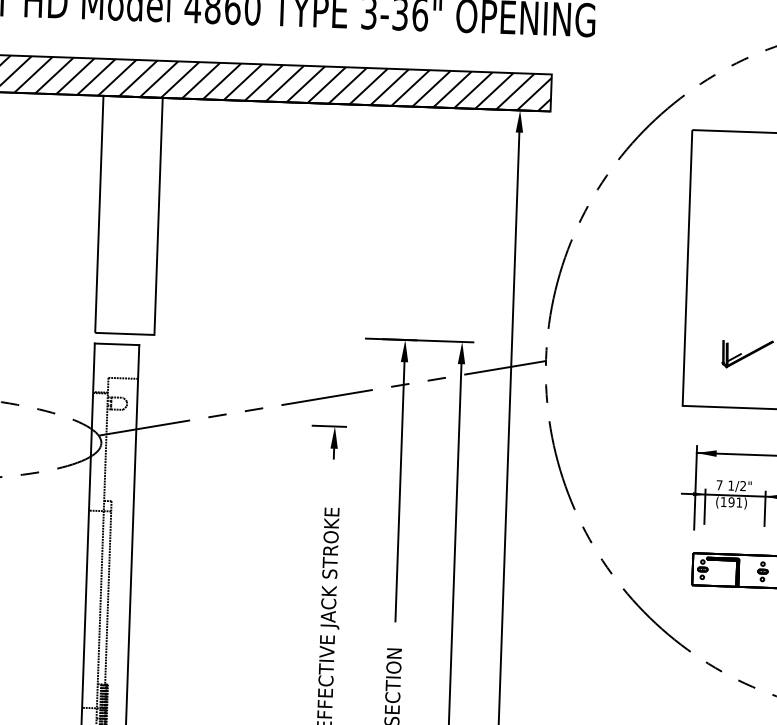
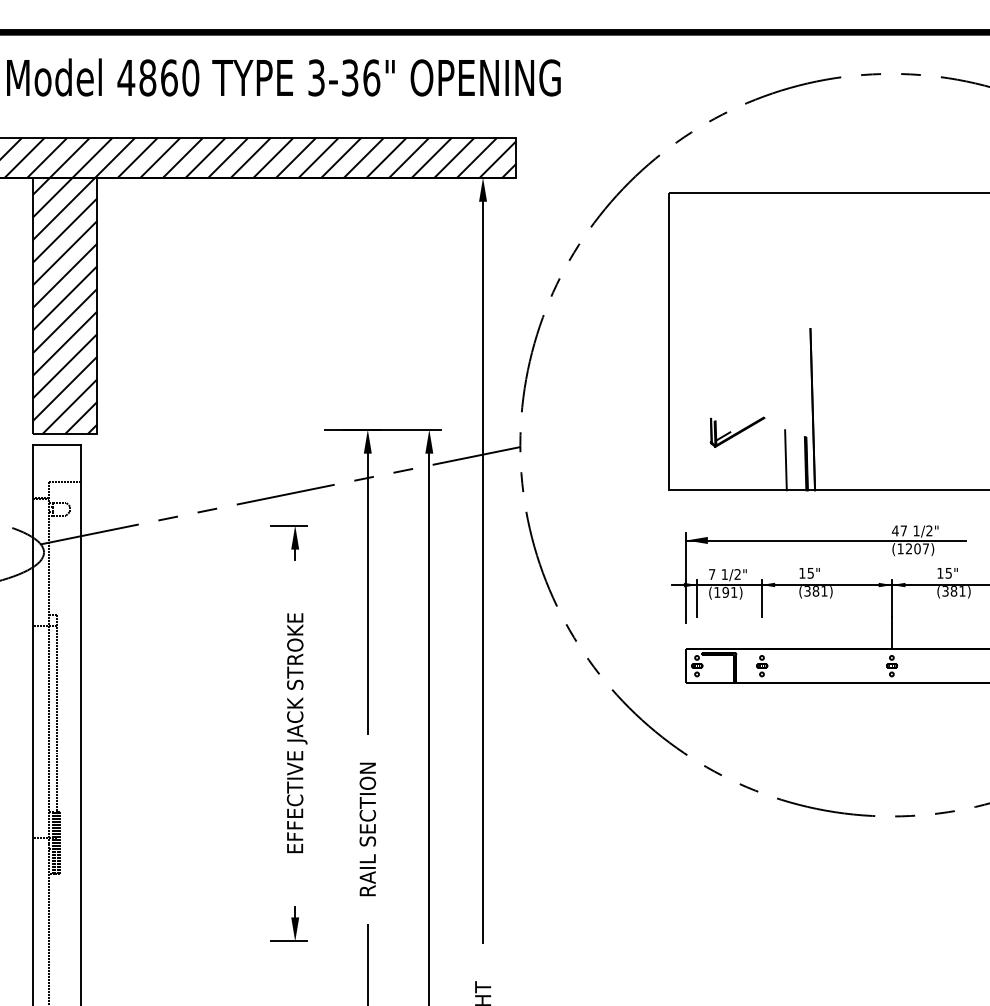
hatch: (129, 215) -> (65, 305), added

